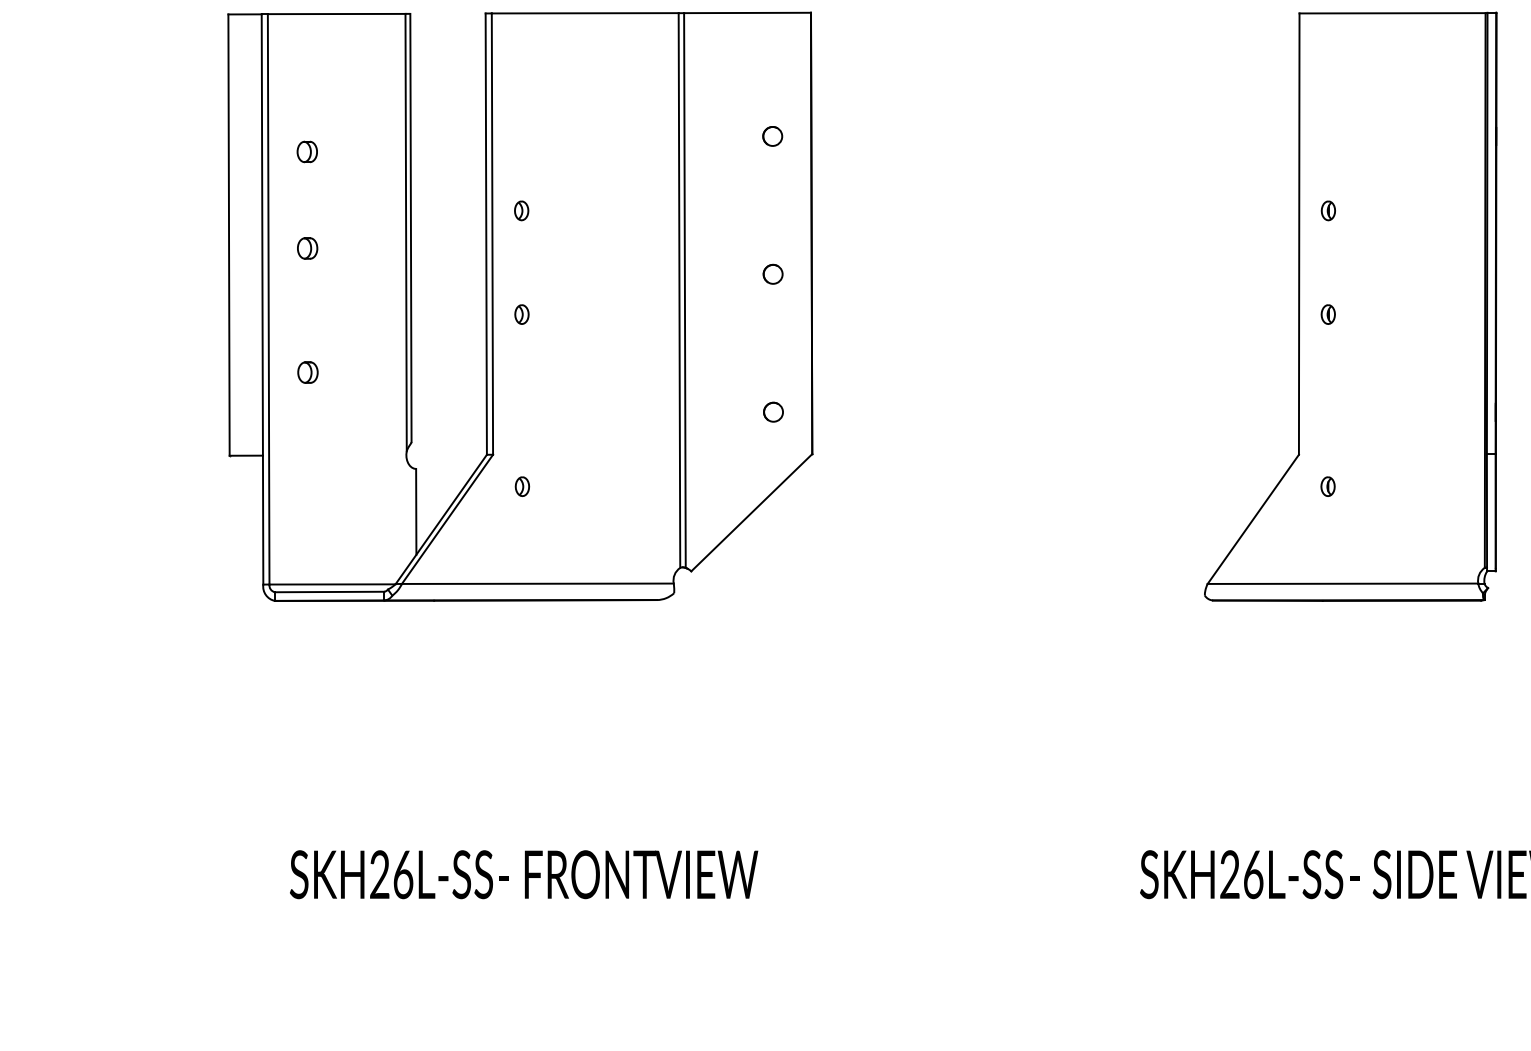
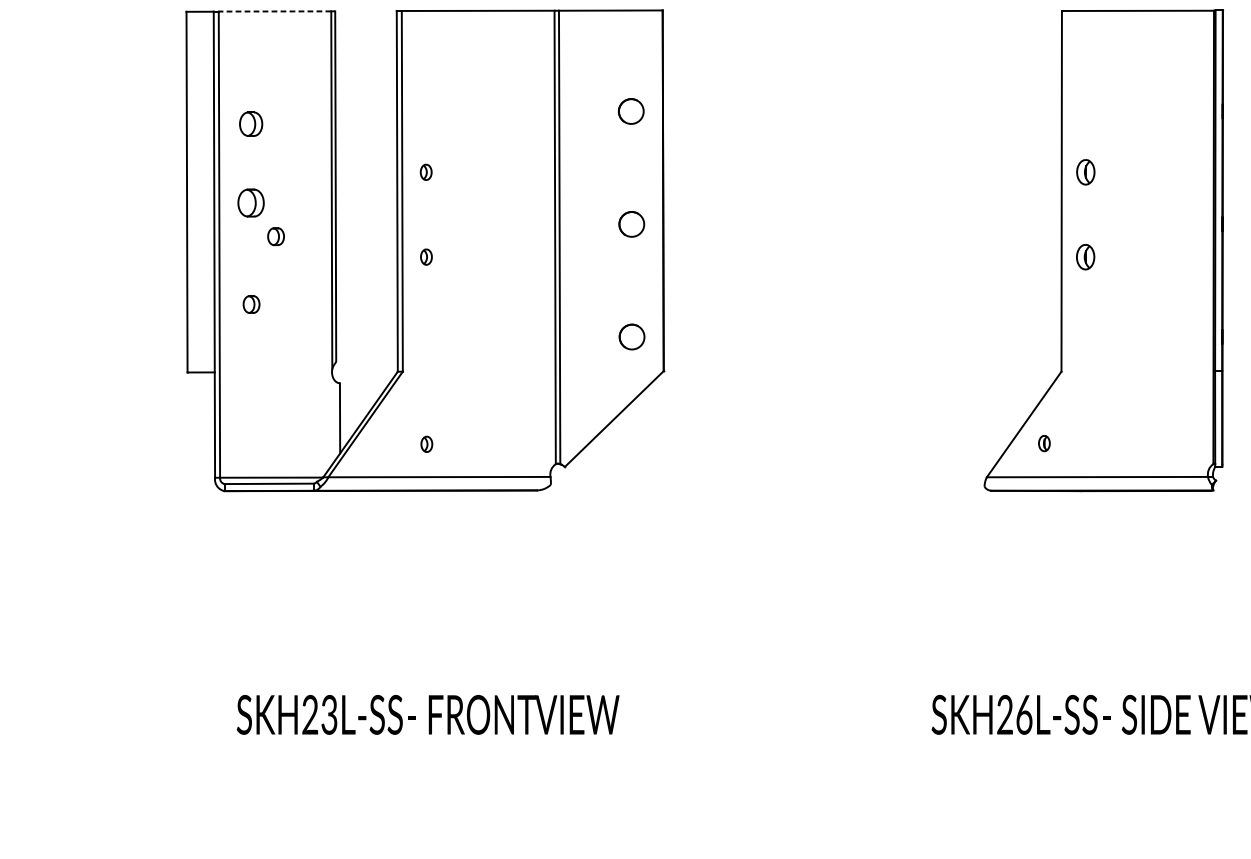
line: (336, 14) -> (274, 11), solid -> dashed
circle: (772, 136) -> (631, 111), size x1.6
part: (306, 151) -> (250, 123), size x1.4
part: (1327, 210) -> (1084, 172), size x1.6
part: (307, 248) -> (251, 203), size x1.6
circle: (772, 273) -> (631, 223), size x1.6
part: (337, 289) -> (275, 236), added
part: (1327, 314) -> (1084, 257), size x1.6
circle: (773, 411) -> (632, 336), size x1.6
part: (522, 486) -> (426, 444), moved
part: (1327, 486) -> (1043, 443), moved
text: (403, 874) -> (329, 714), SKH26L-SS -> SKH23L-SS

